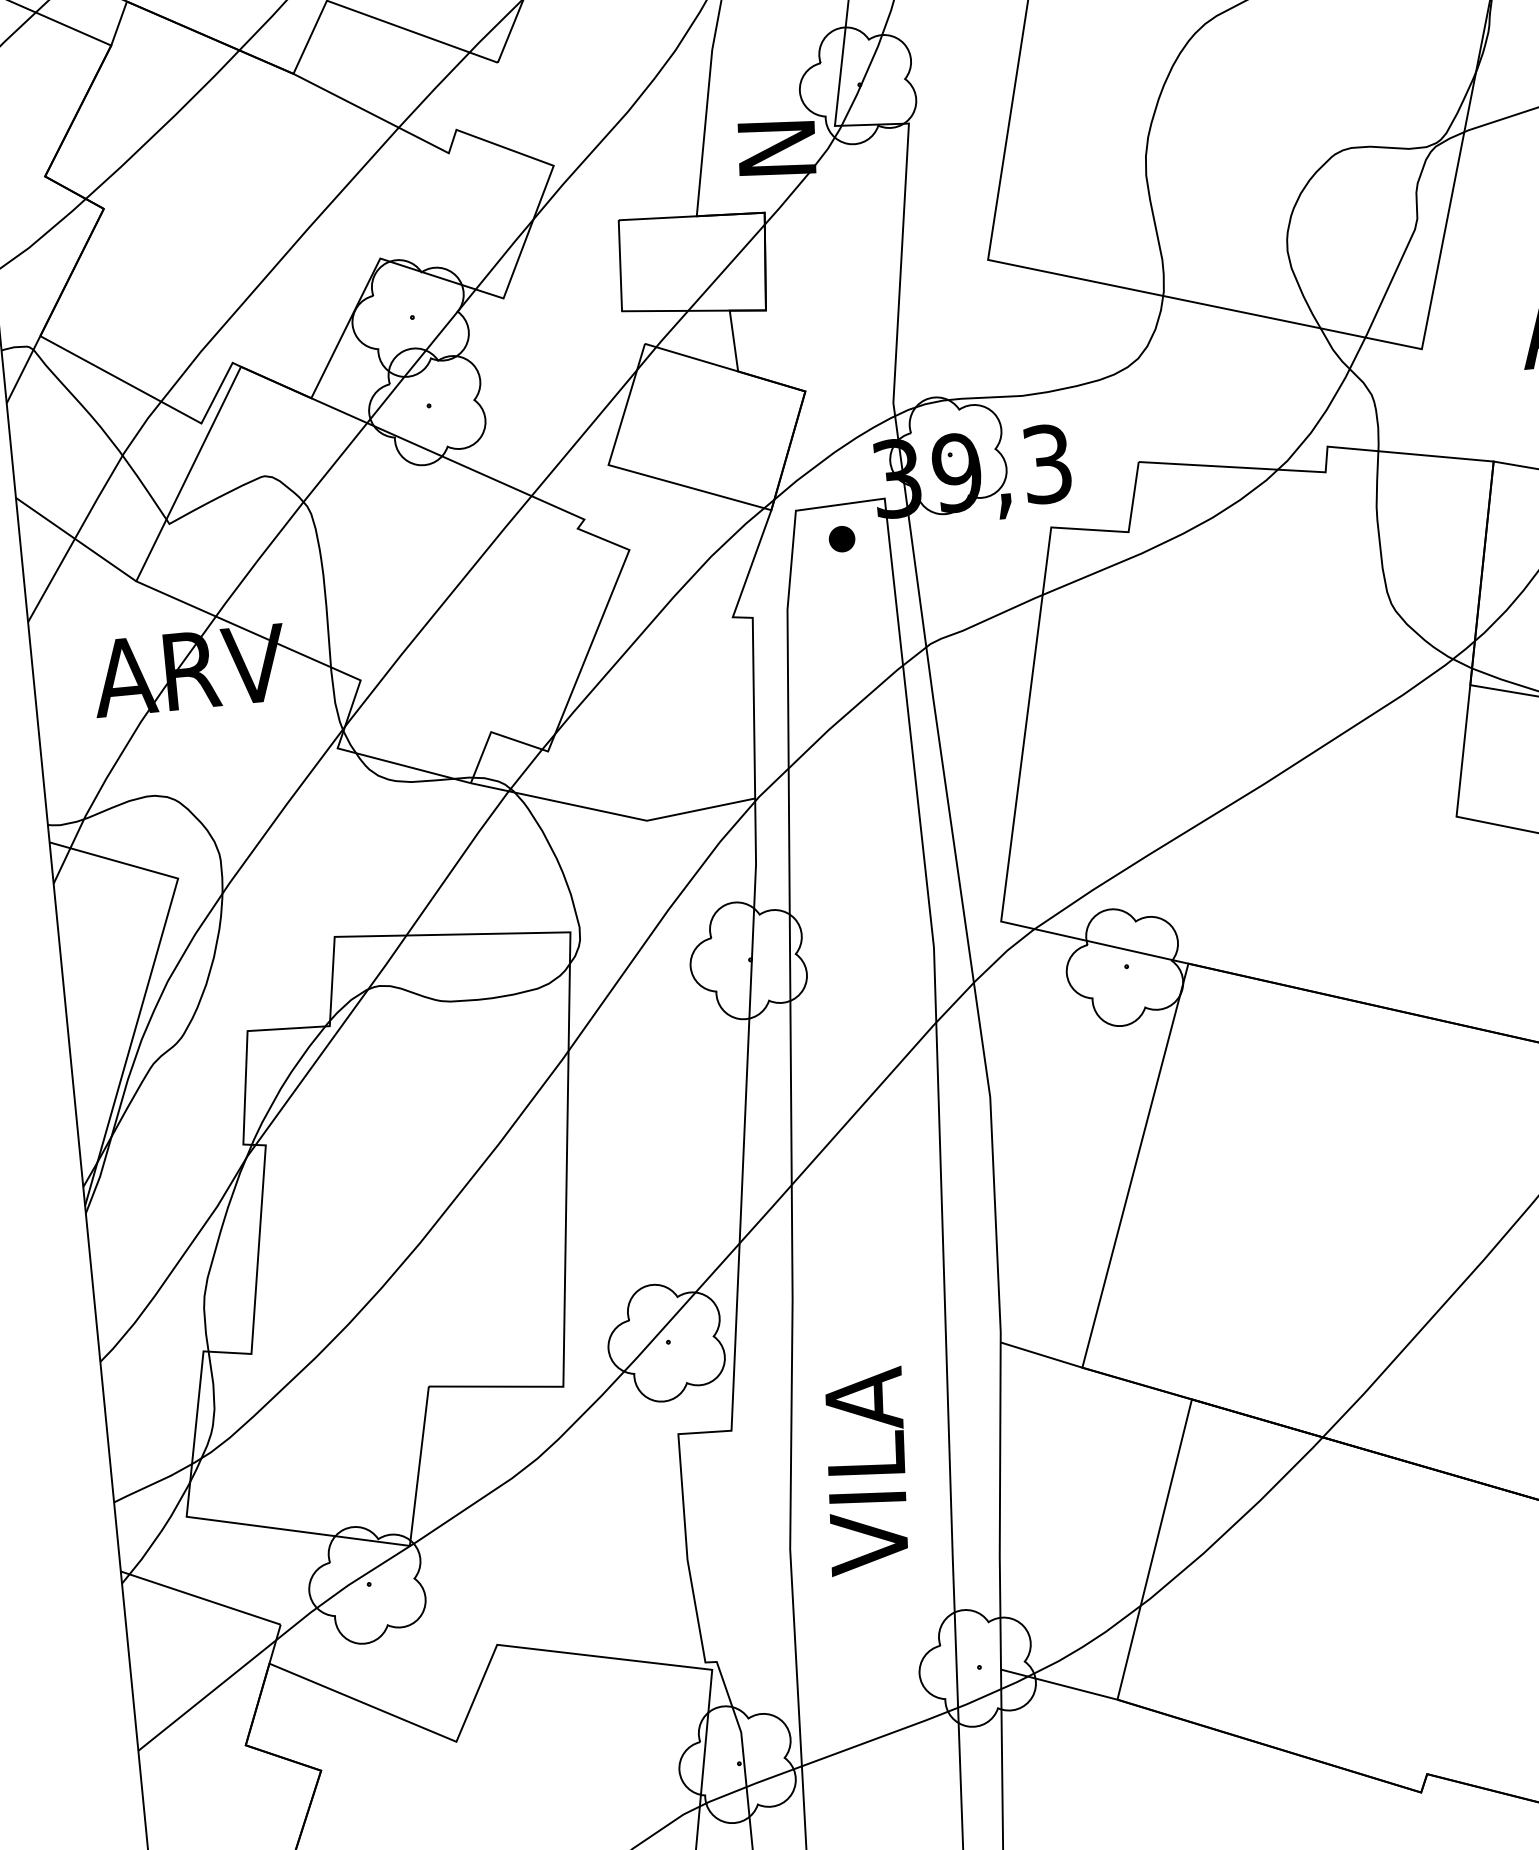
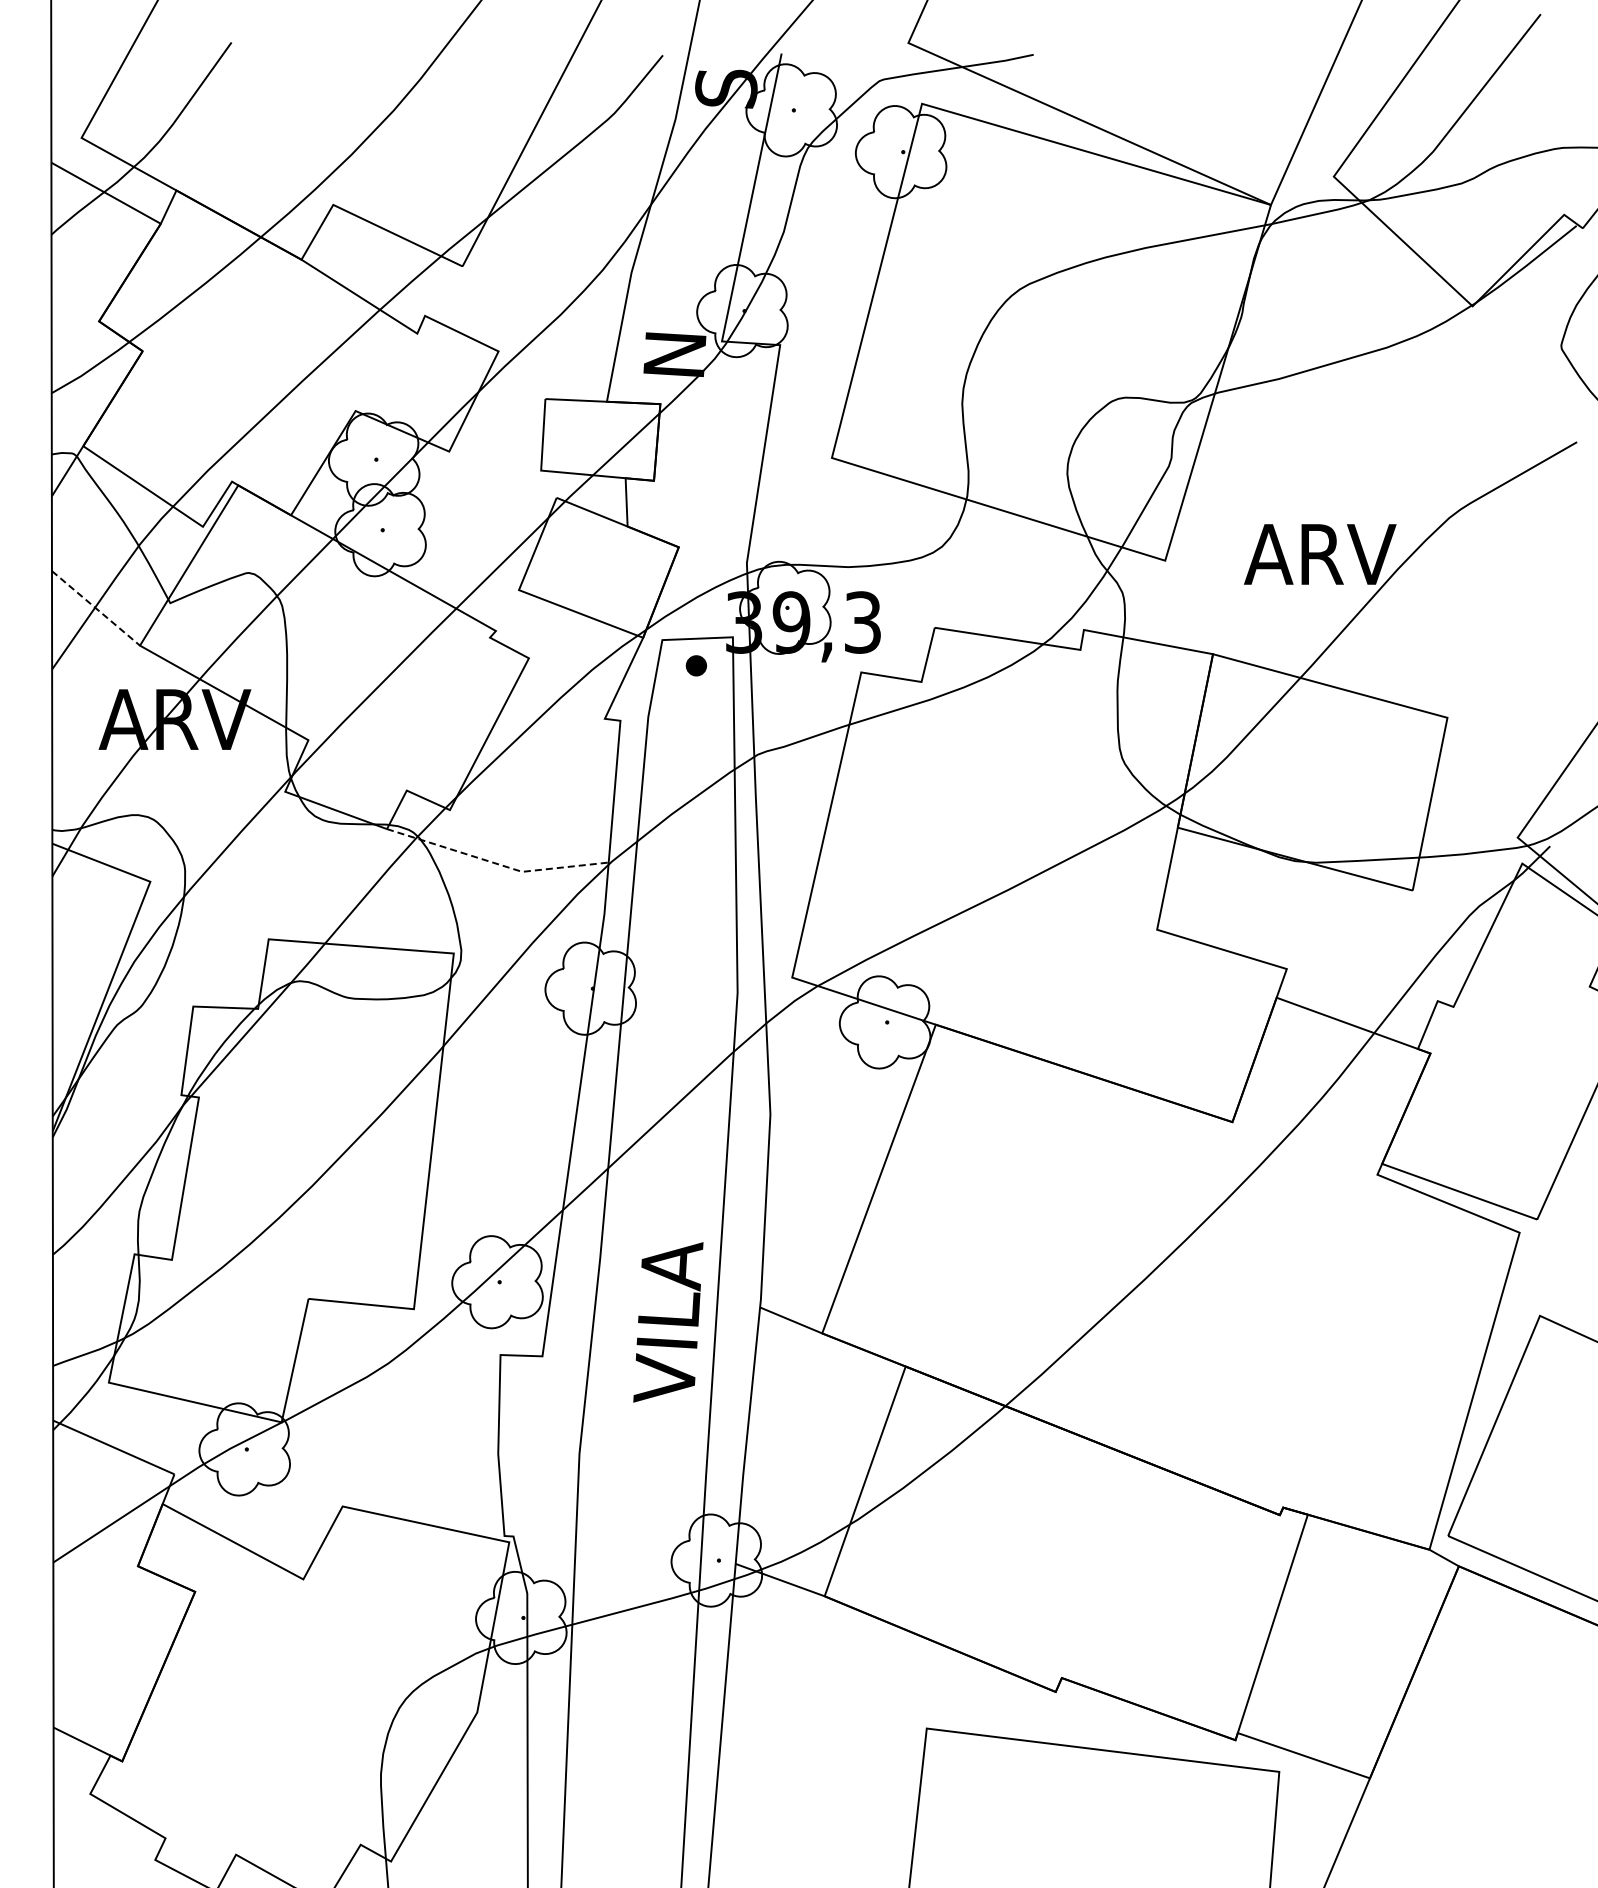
line: (76, 539) -> (96, 608), solid -> dashed
line: (614, 814) -> (497, 864), solid -> dashed
text: (866, 1471) -> (668, 1322), moved

